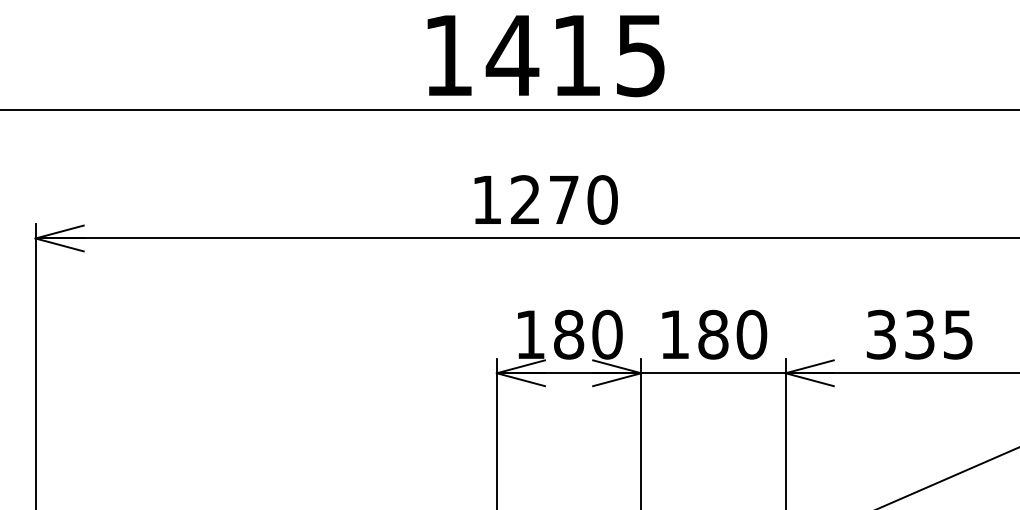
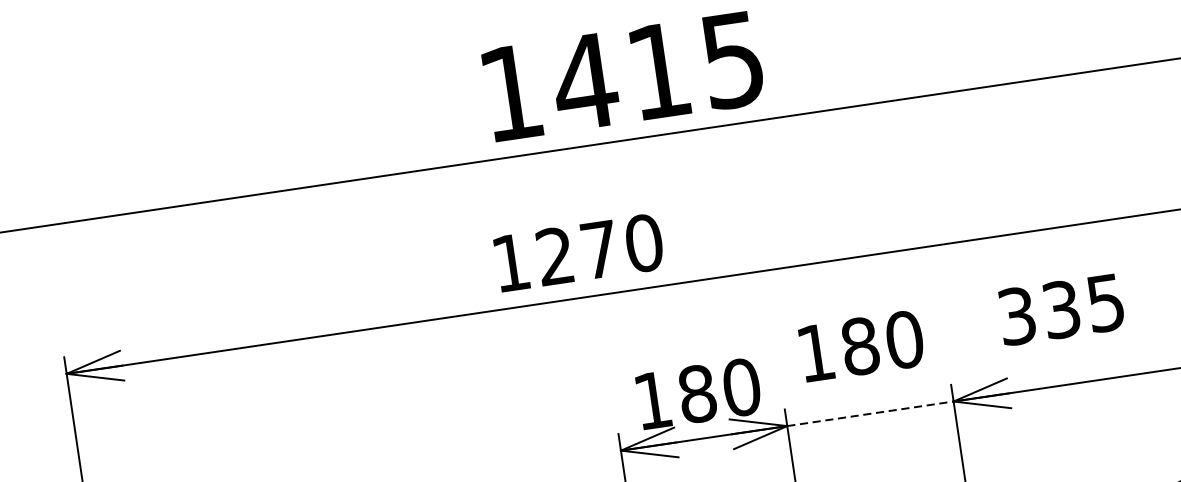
text: (545, 199) -> (578, 252), moved
text: (714, 334) -> (861, 345), moved
text: (919, 334) -> (1061, 309), moved
line: (713, 373) -> (870, 414), solid -> dashed

